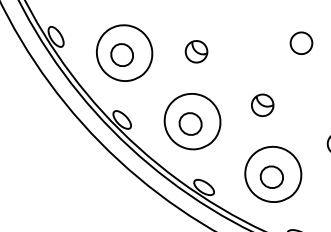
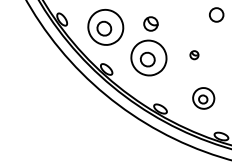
part: (262, 104) -> (194, 54), size x0.6
part: (191, 120) -> (148, 57), moved
part: (273, 174) -> (203, 98), size x0.6

